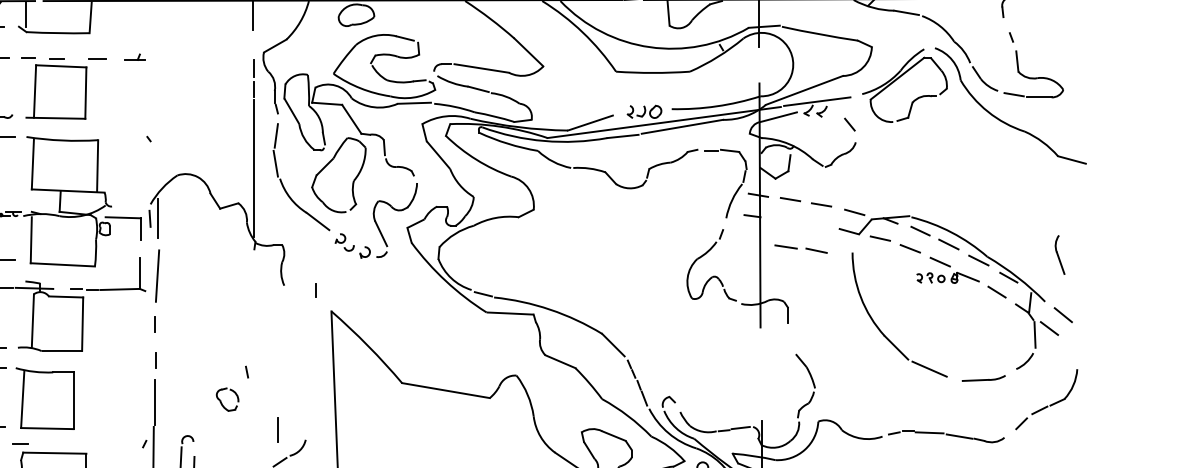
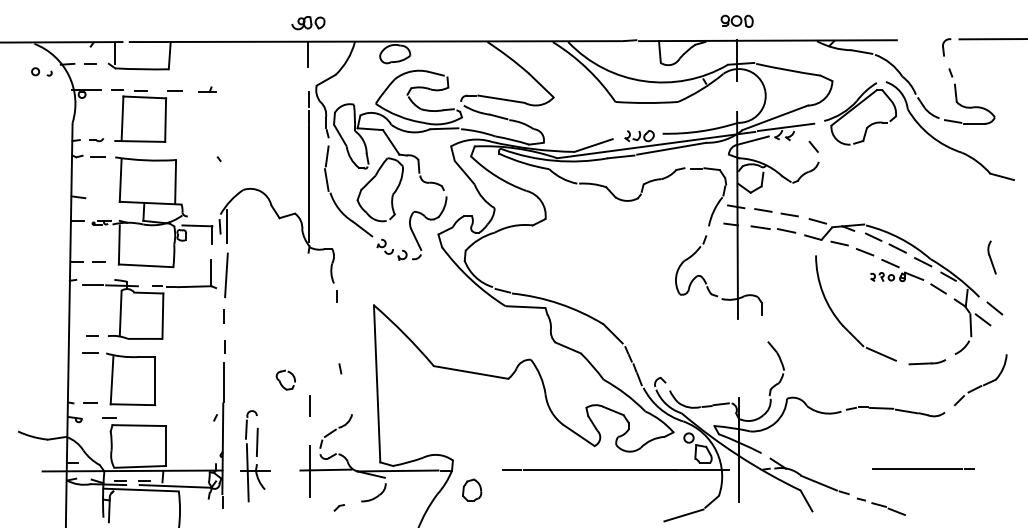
part: (801, 249) -> (773, 229), moved
line: (315, 290) -> (336, 296), moved
line: (247, 371) -> (340, 368), moved
line: (277, 429) -> (309, 405), moved

